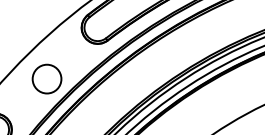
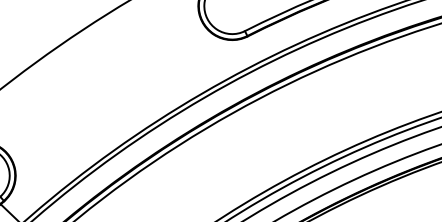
circle: (46, 78) -> (106, 90), removed

